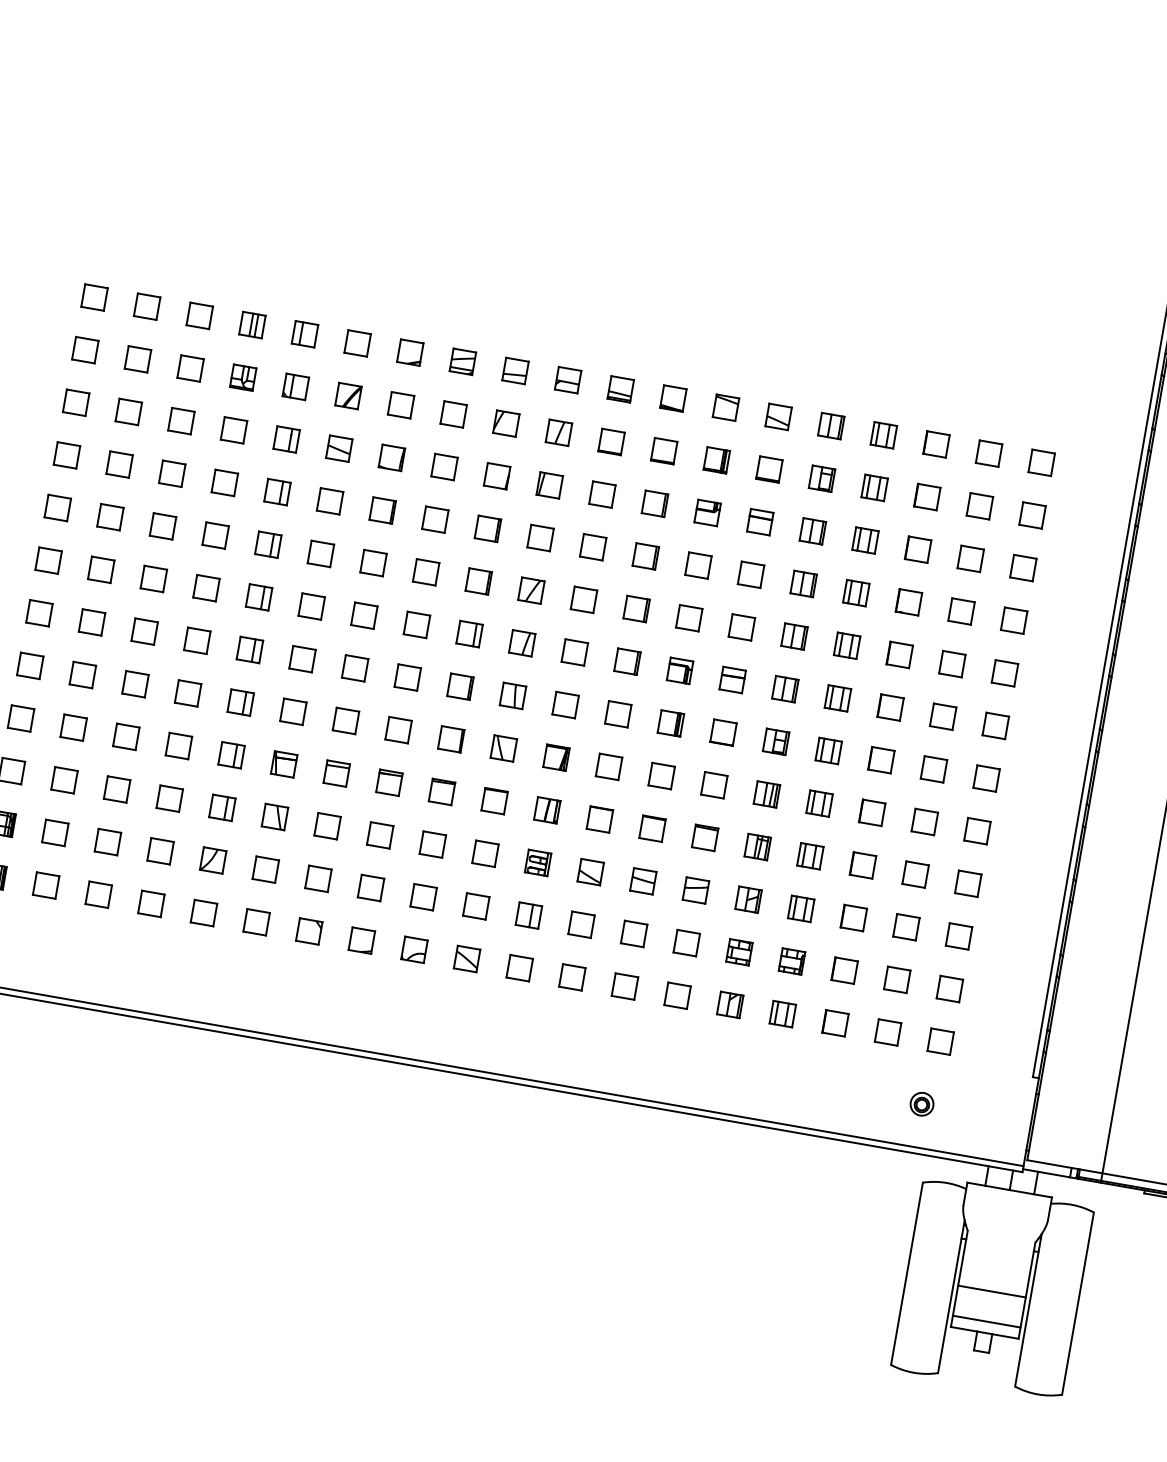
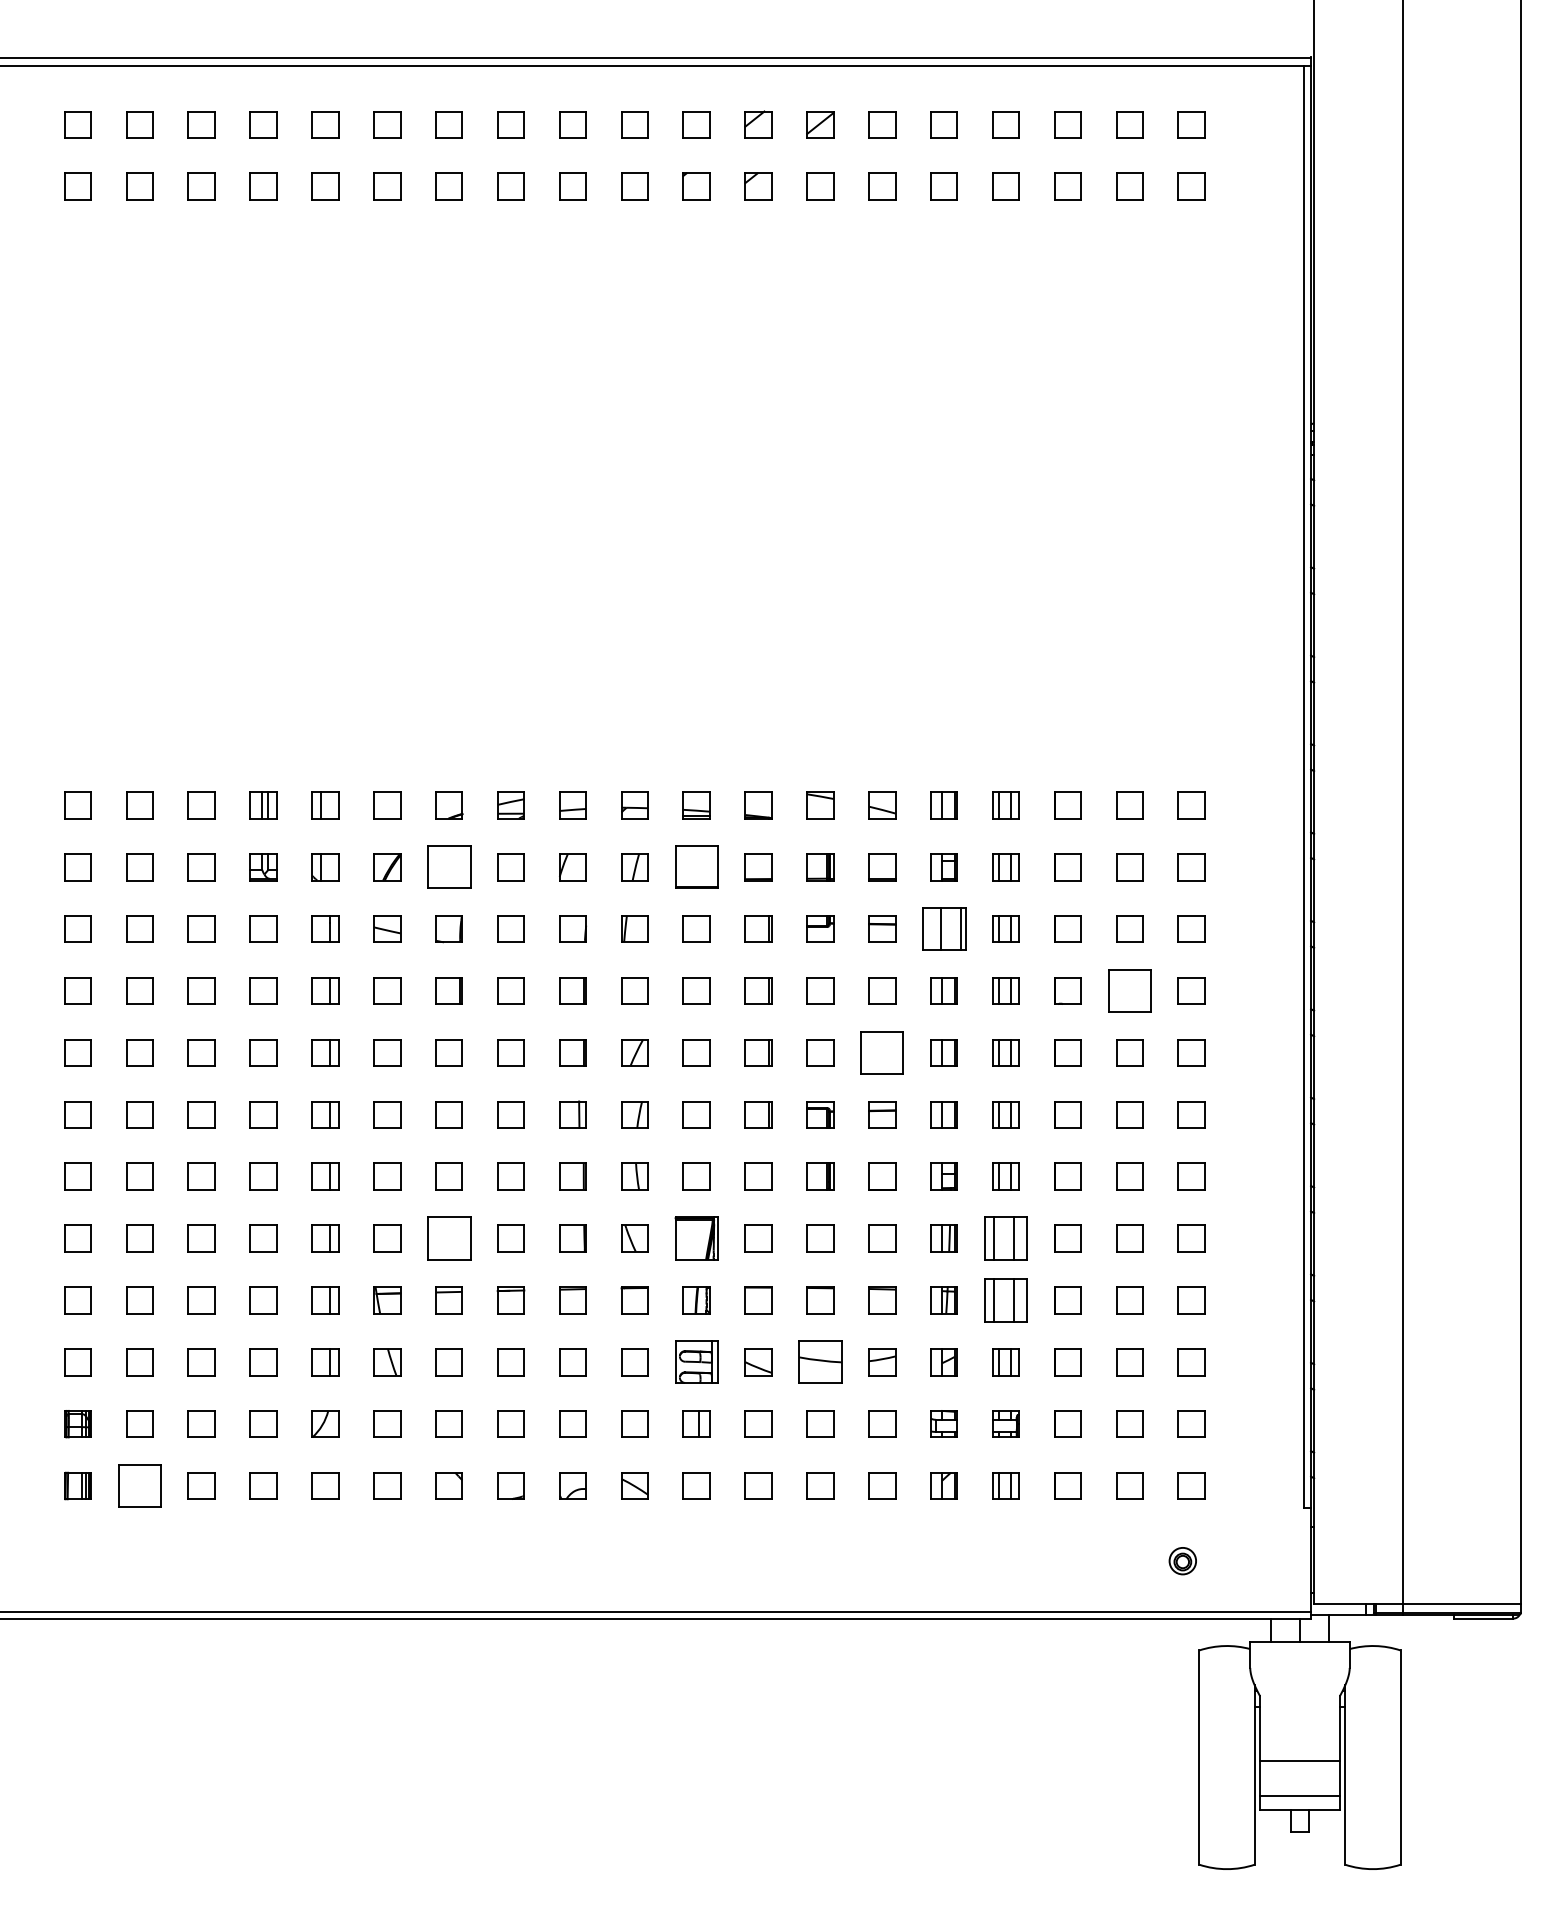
part: (400, 405) -> (448, 867), size x1.6
part: (611, 442) -> (696, 867), size x1.6
part: (812, 530) -> (943, 928), size x1.6
part: (961, 611) -> (1129, 990), size x1.6
part: (742, 627) -> (882, 1052), size x1.6
part: (345, 720) -> (448, 1238), size x1.6
part: (556, 757) -> (696, 1238), size x1.6
part: (819, 803) -> (1005, 1238), size x1.6
part: (809, 856) -> (1005, 1300), size x1.6
part: (537, 863) -> (696, 1362), size x1.6
part: (643, 881) -> (820, 1362), size x1.6
part: (45, 885) -> (139, 1485), size x1.6

